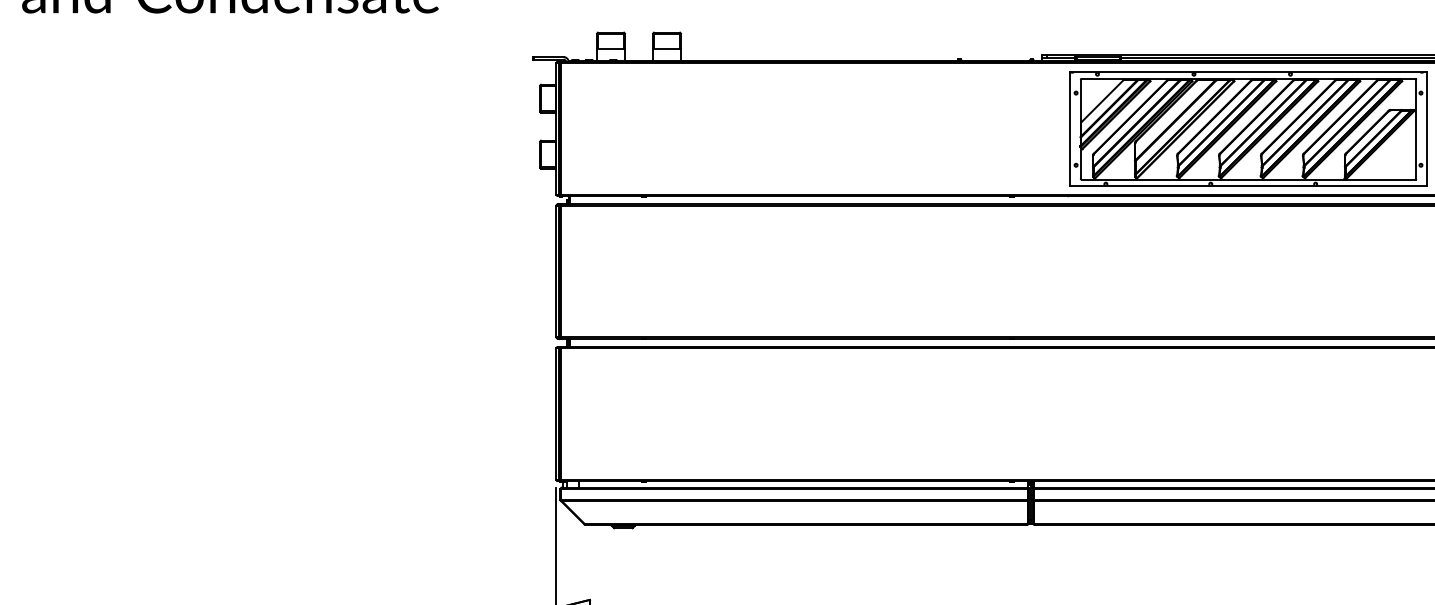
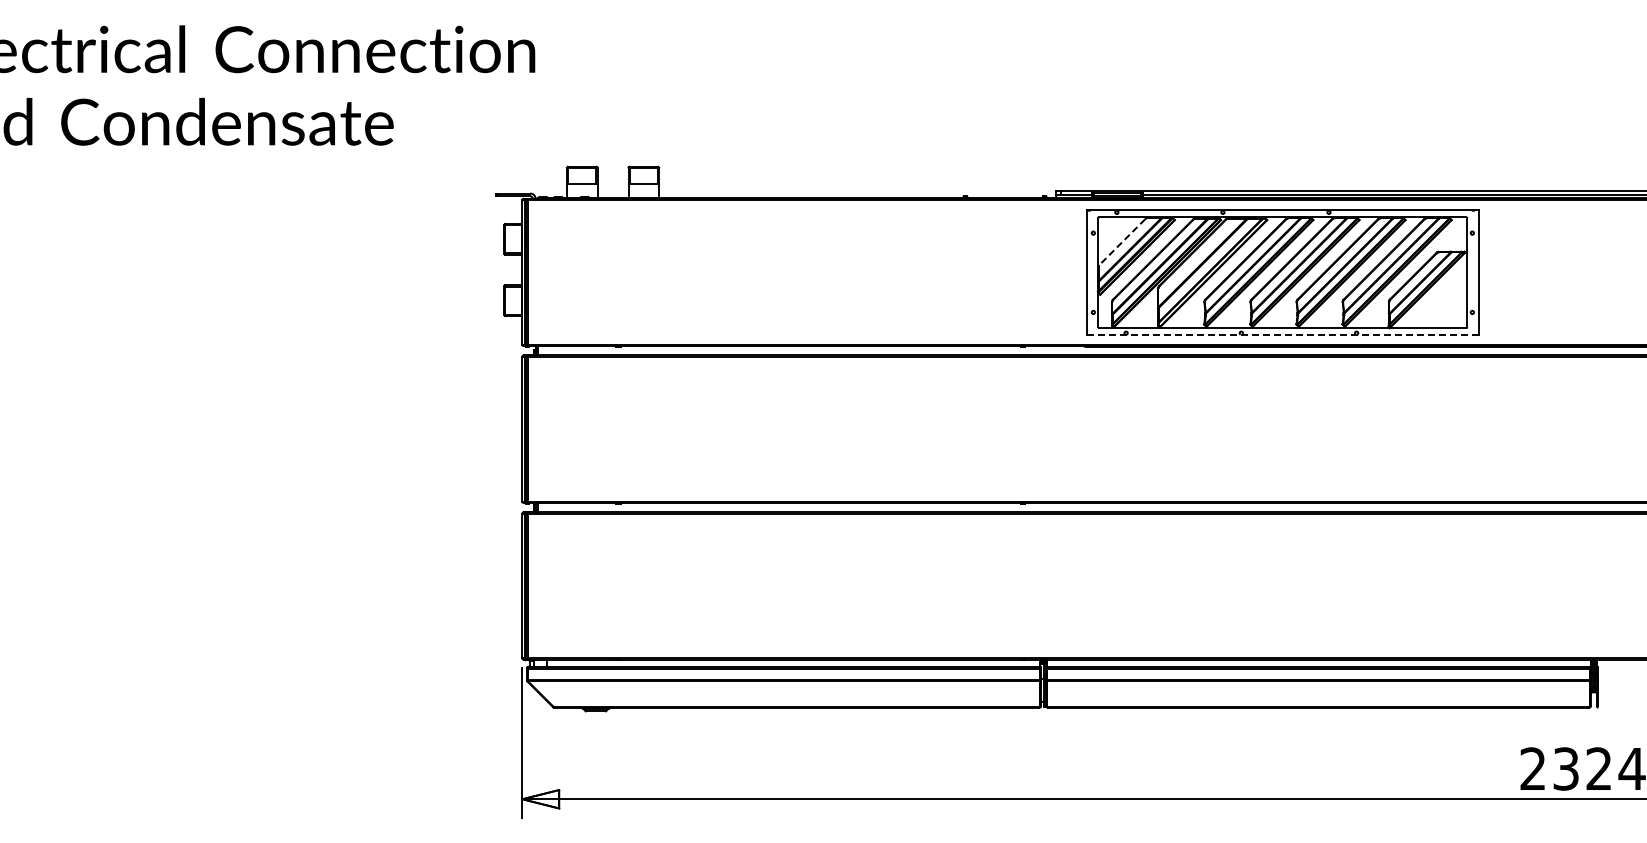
line: (1102, 101) -> (1122, 242), solid -> dashed
line: (1248, 185) -> (1282, 334), solid -> dashed

